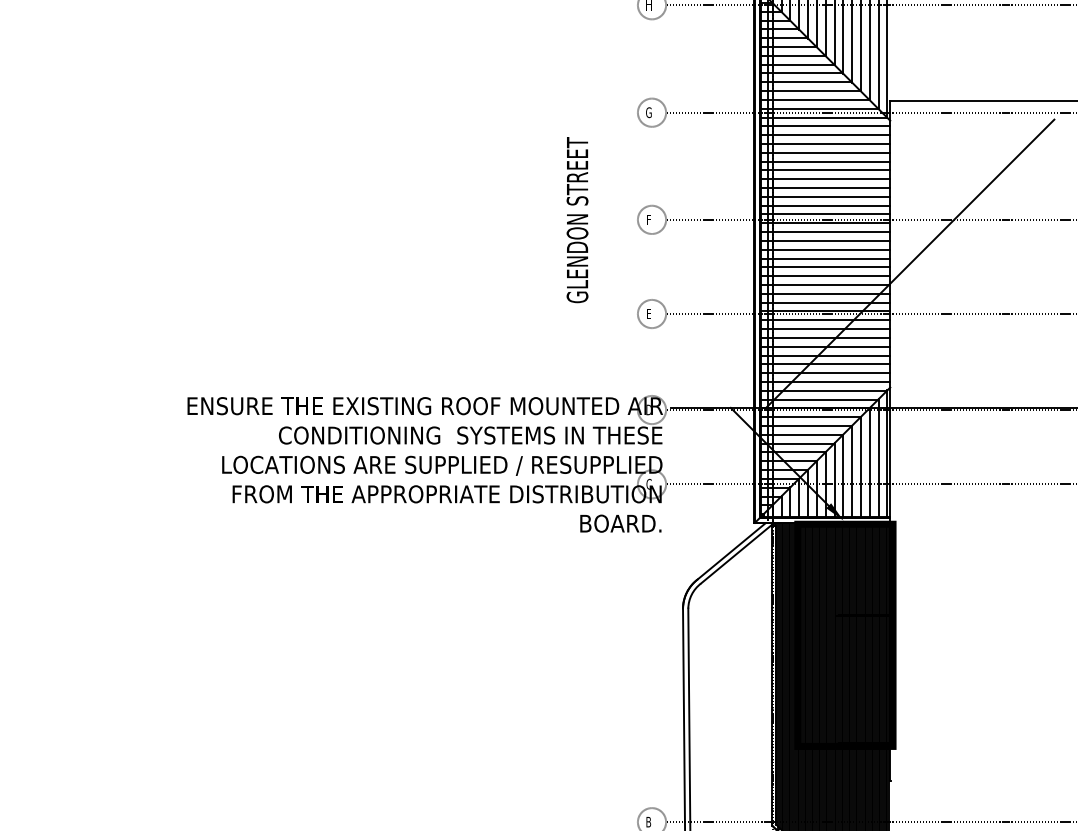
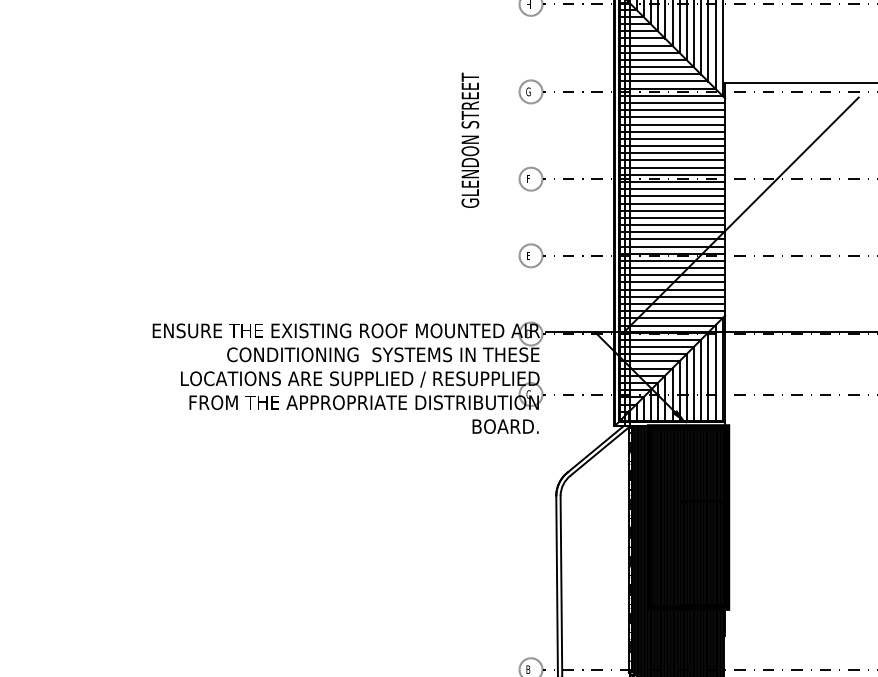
text: (577, 219) -> (470, 139), moved

